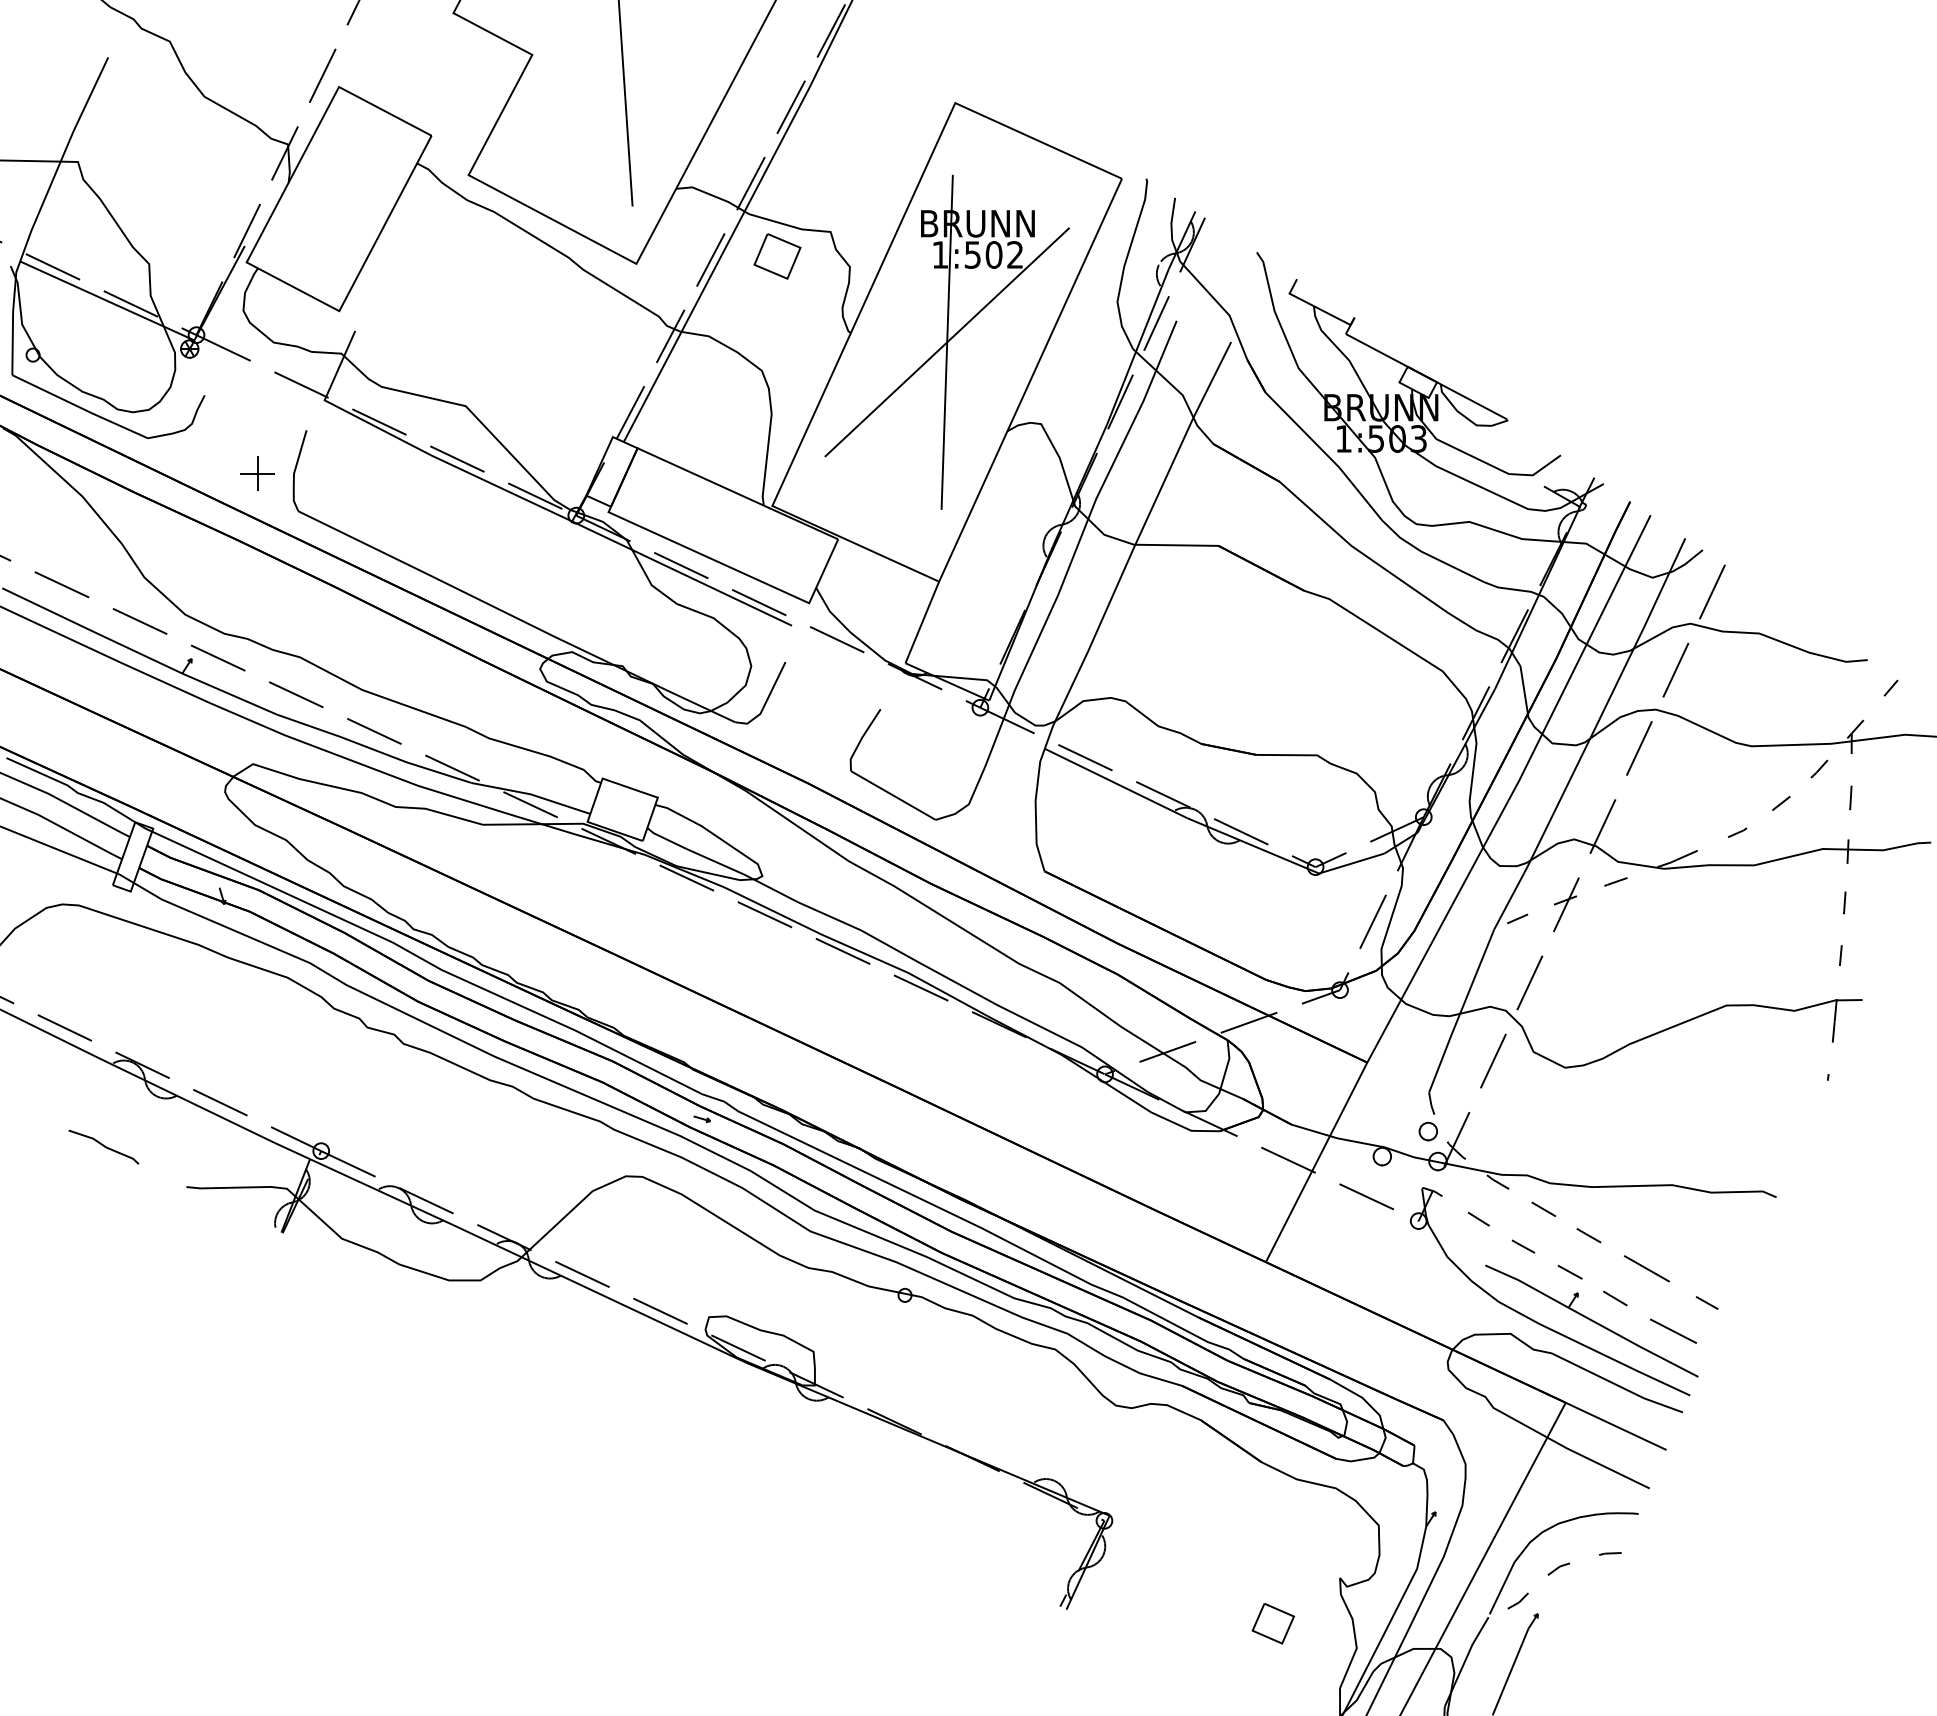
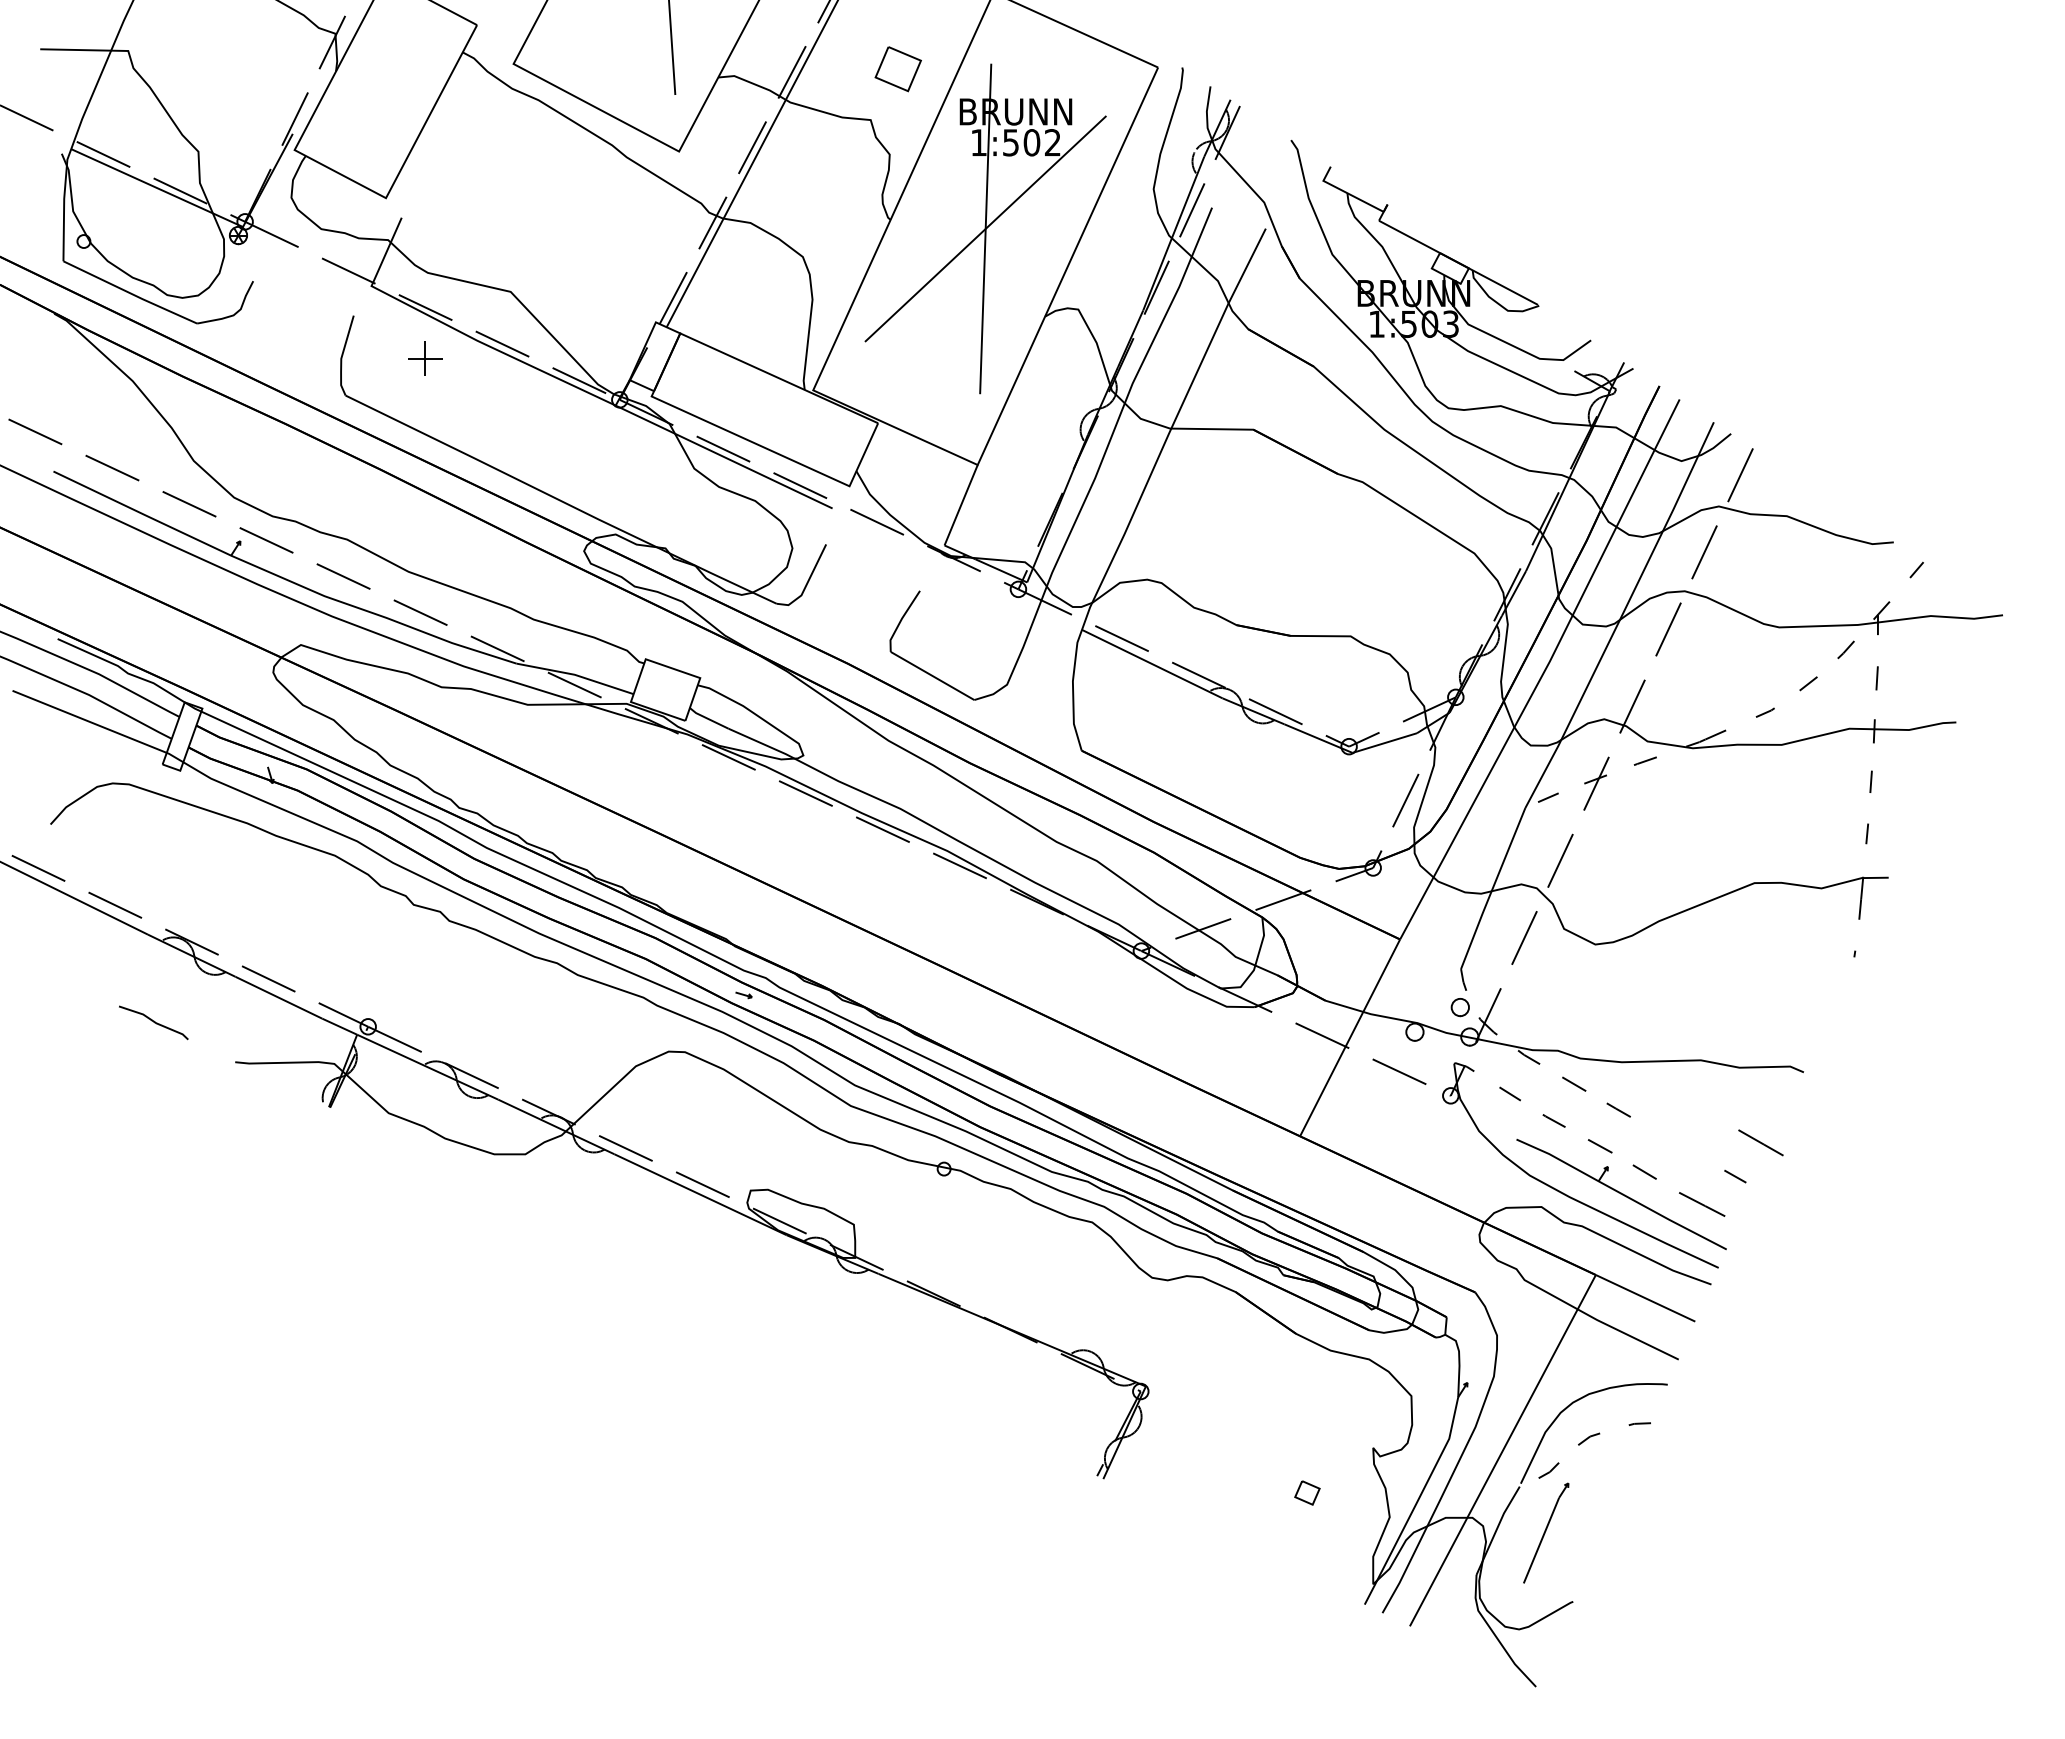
part: (776, 256) -> (897, 69), moved
part: (257, 473) -> (425, 358), moved
line: (1646, 1268) -> (1760, 1142), moved
part: (1273, 1623) -> (1307, 1492), size x0.6

